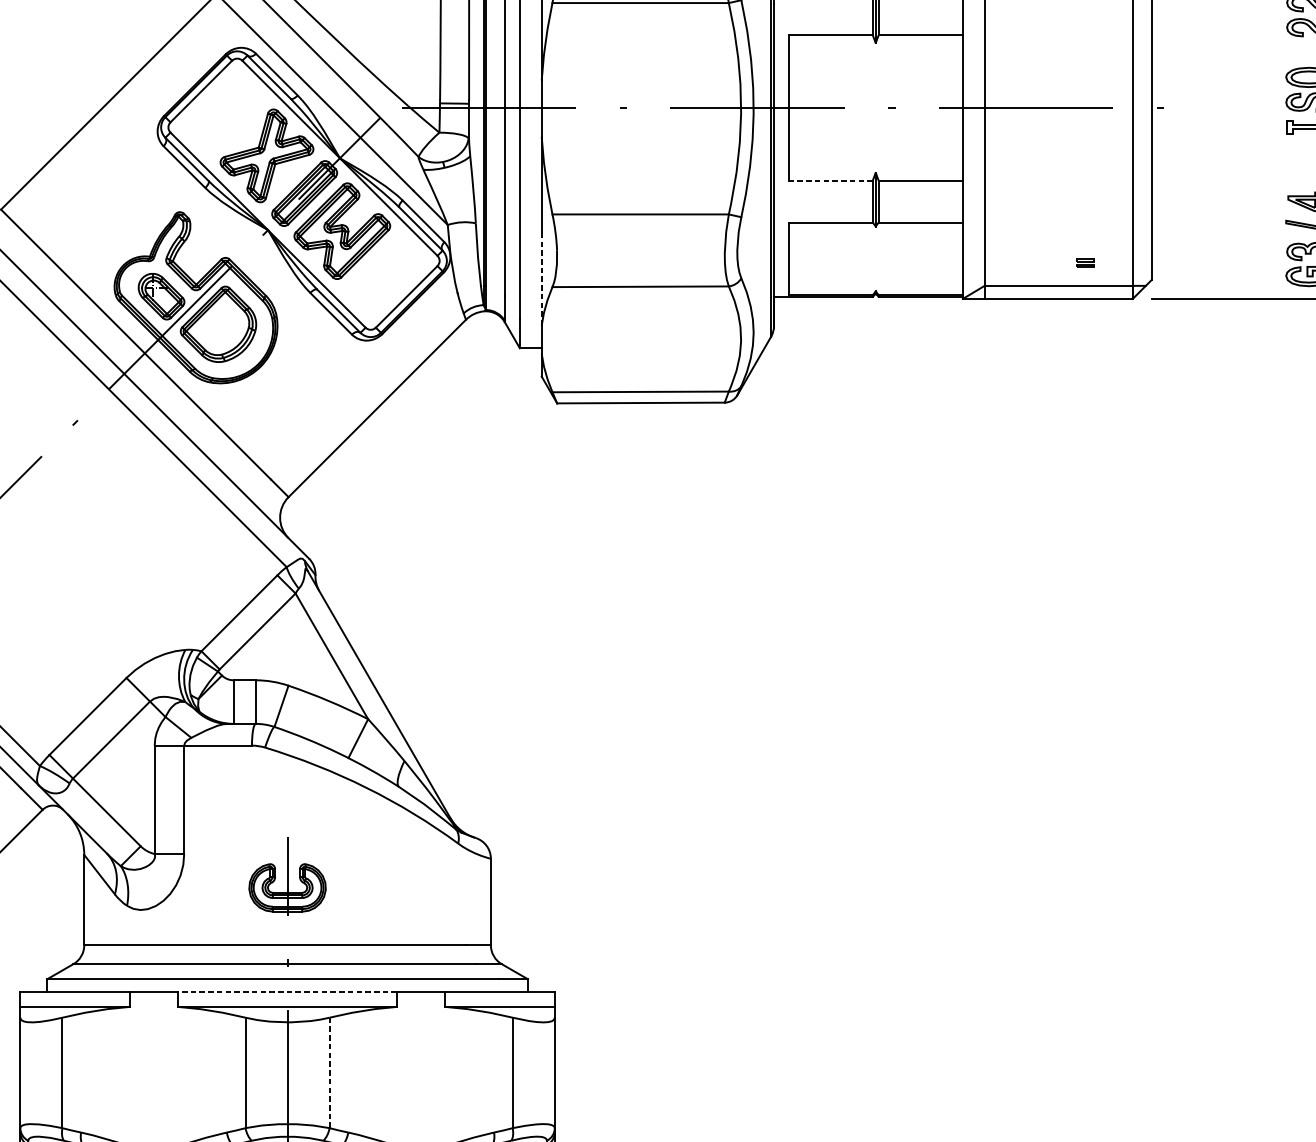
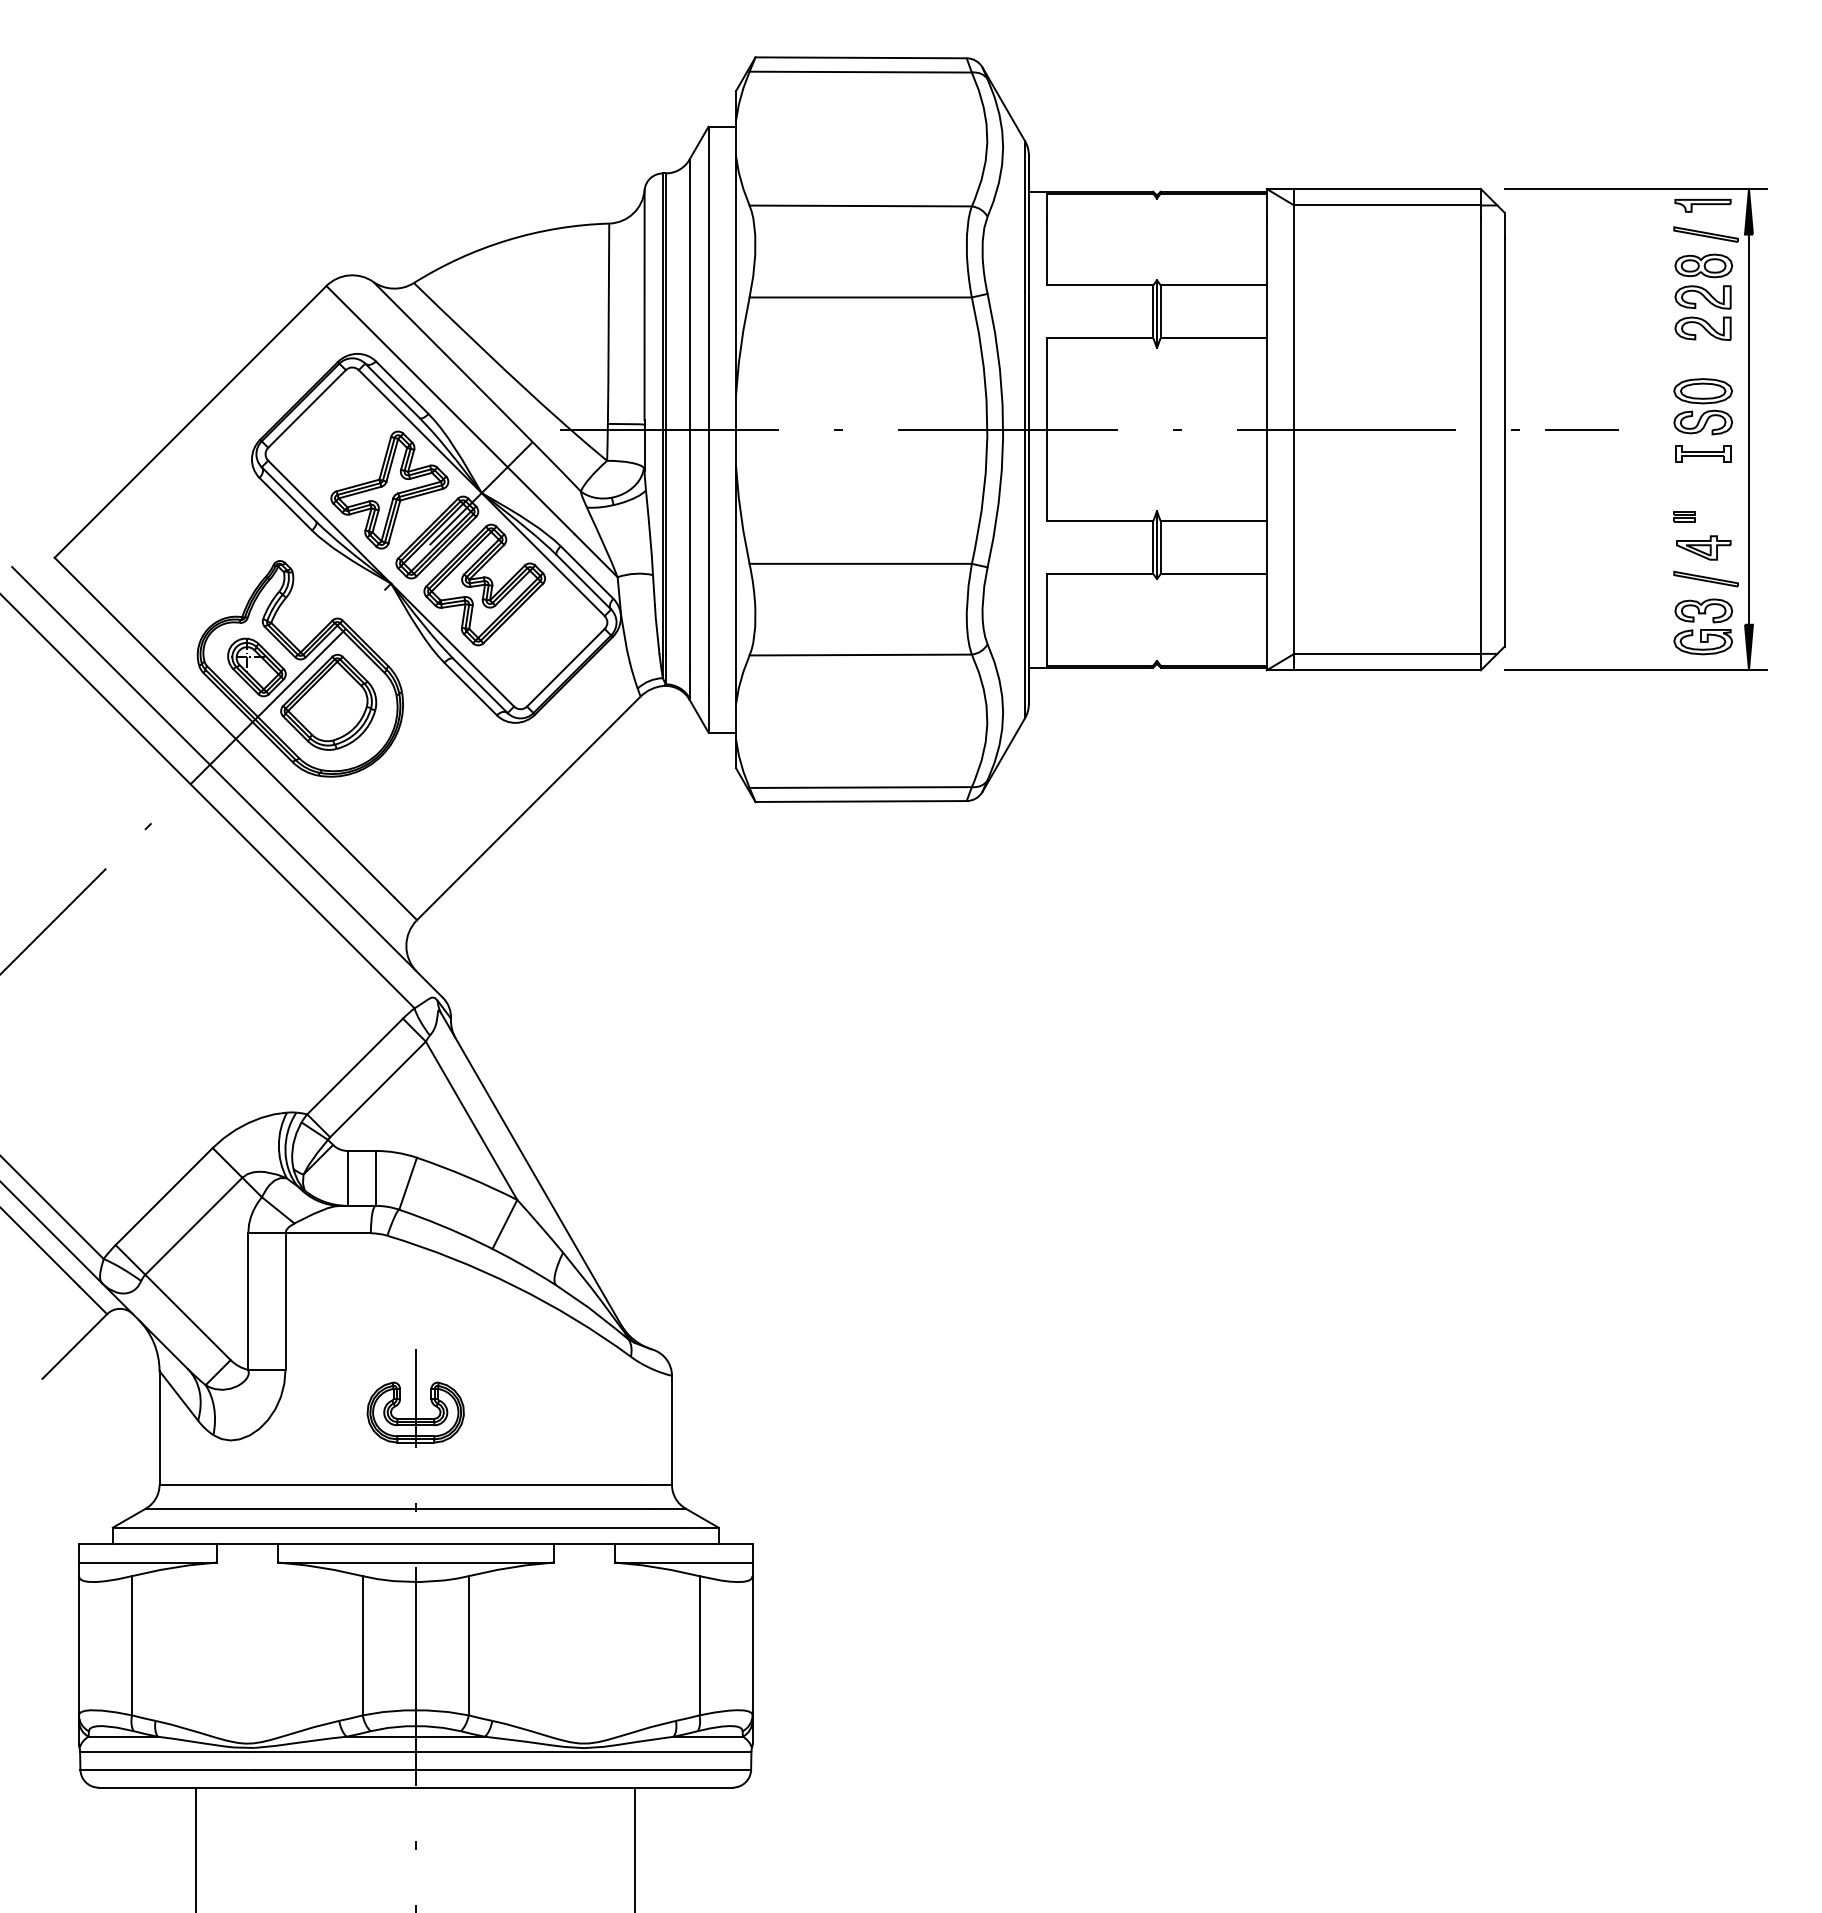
line: (1212, 107) -> (1581, 429), added
line: (830, 180) -> (1099, 521), dashed -> solid
part: (1085, 263) -> (1684, 516), moved
line: (542, 281) -> (736, 648), dashed -> solid
line: (287, 992) -> (415, 1544), dashed -> solid
line: (329, 1072) -> (468, 1645), dashed -> solid

